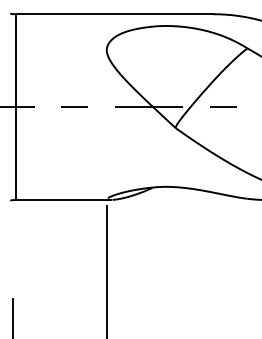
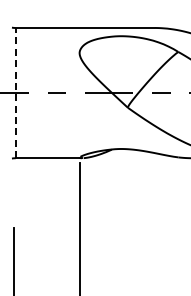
line: (15, 106) -> (15, 92), solid -> dashed

